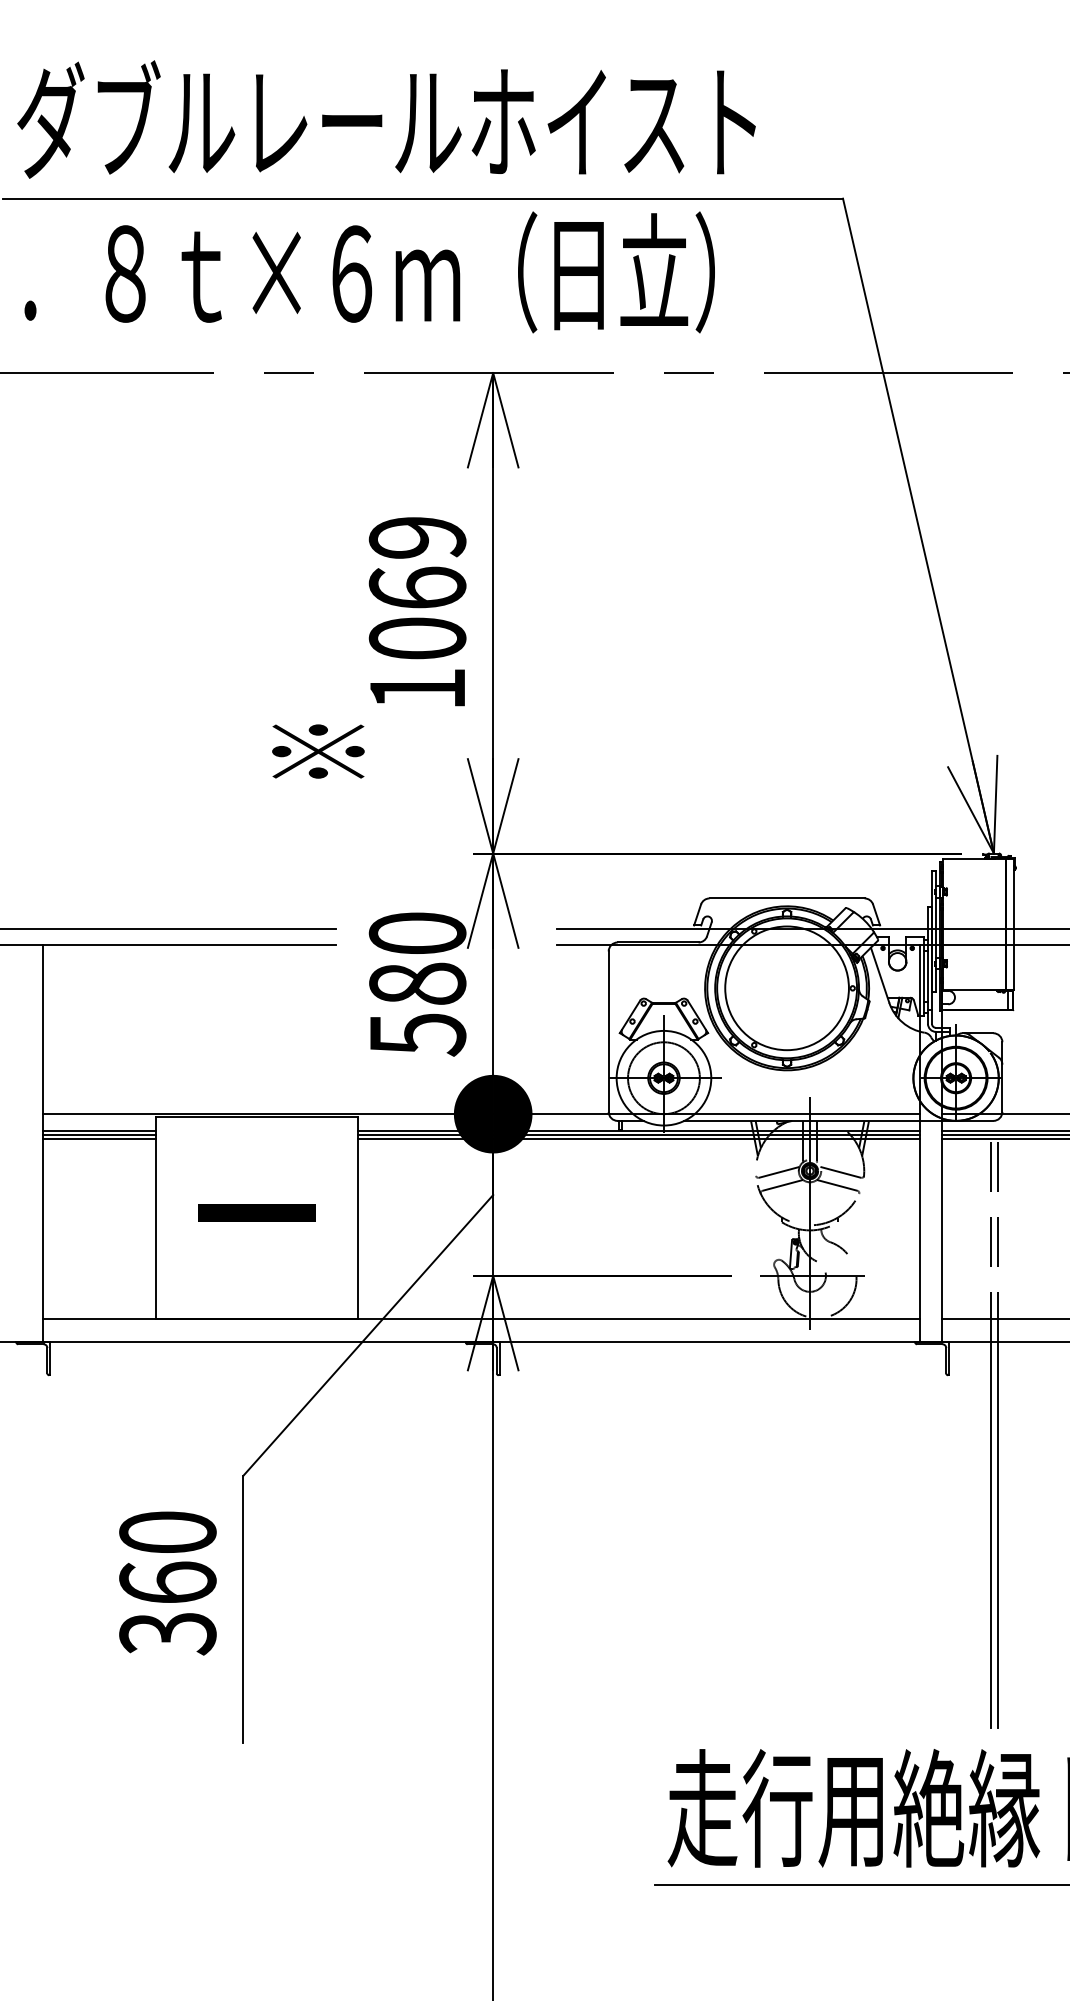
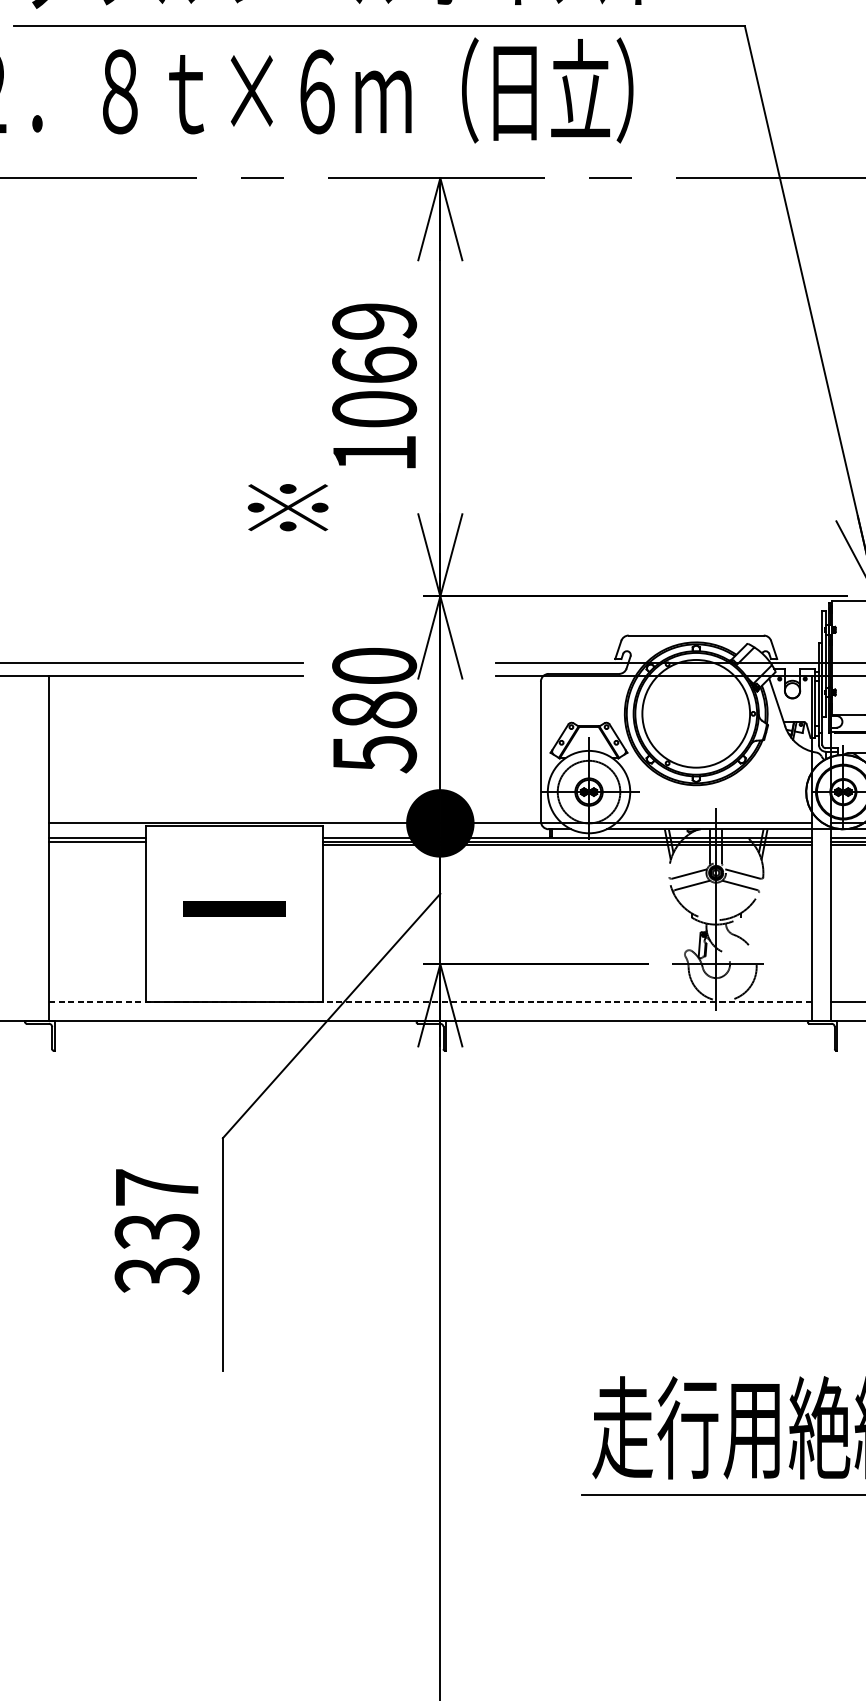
line: (99, 1139) -> (97, 845), removed
line: (481, 1319) -> (430, 1002), solid -> dashed
text: (167, 1558) -> (156, 1210), 360 -> 337

